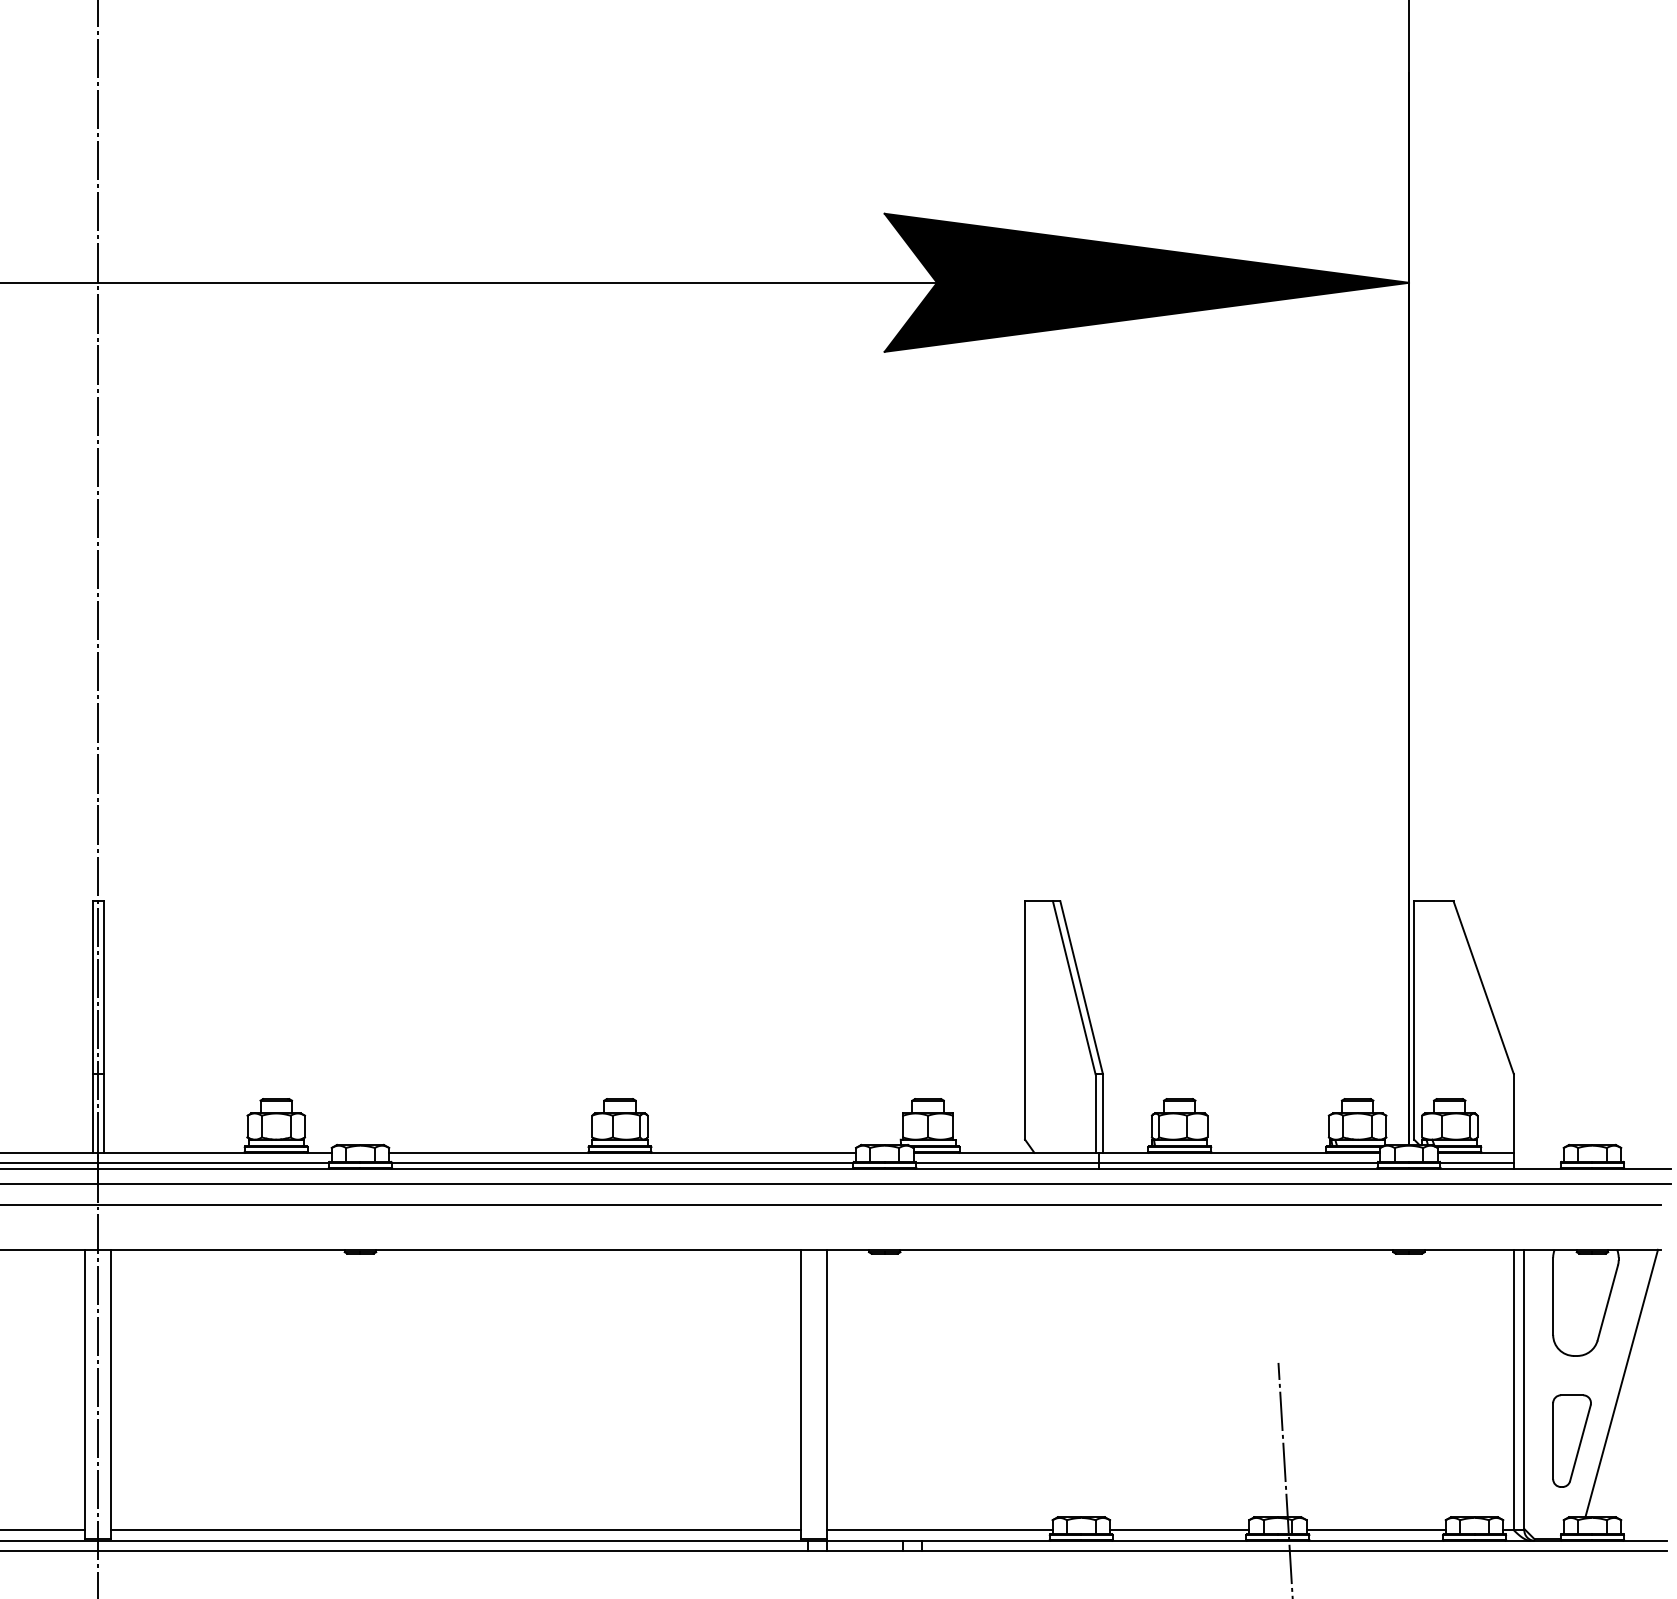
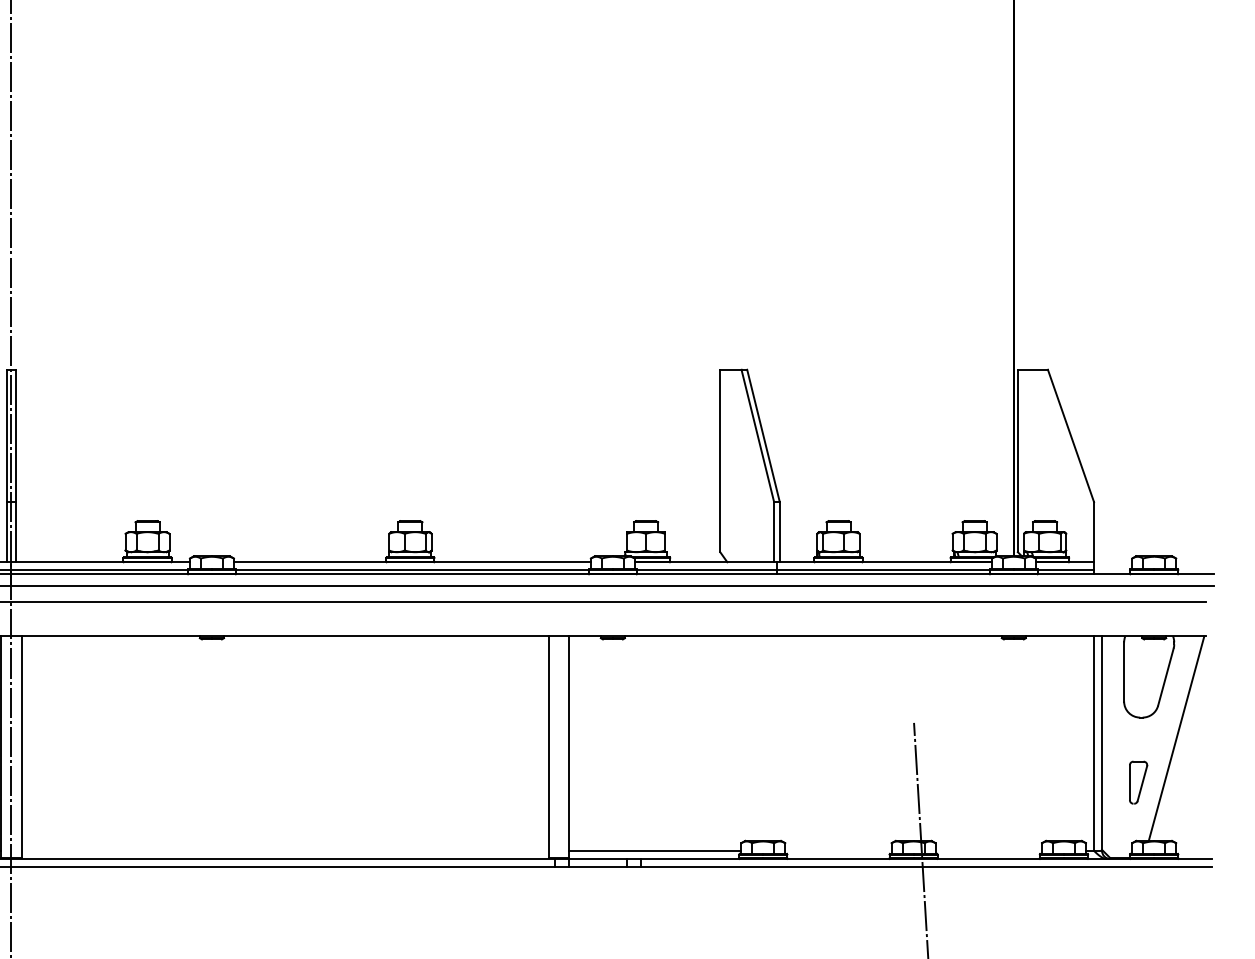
part: (1571, 1440) -> (1138, 782), size x0.6
line: (455, 1530) -> (284, 851), removed
line: (1179, 1530) -> (838, 851), removed
line: (1375, 1530) -> (988, 851), removed

